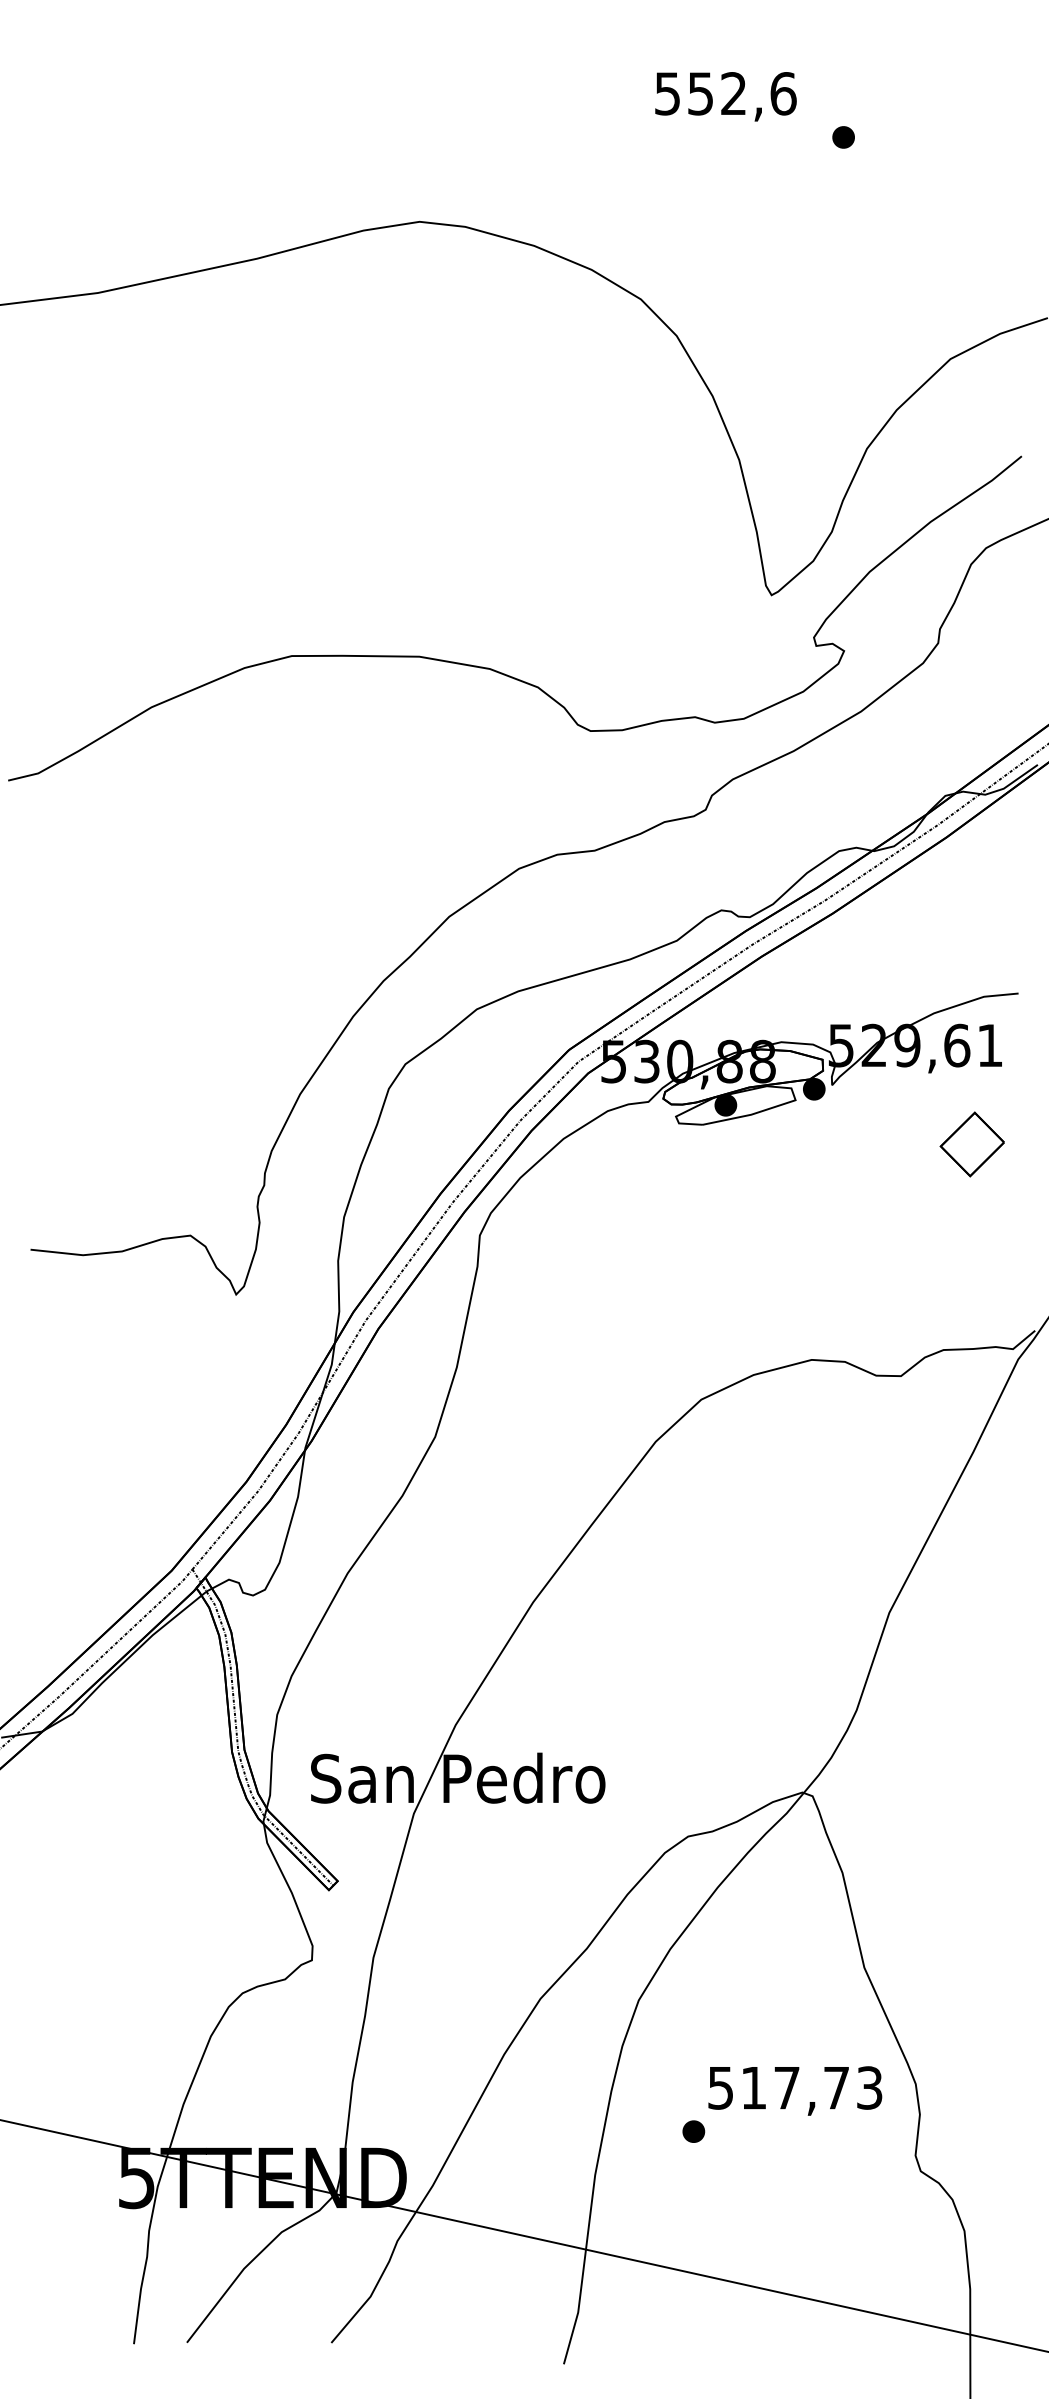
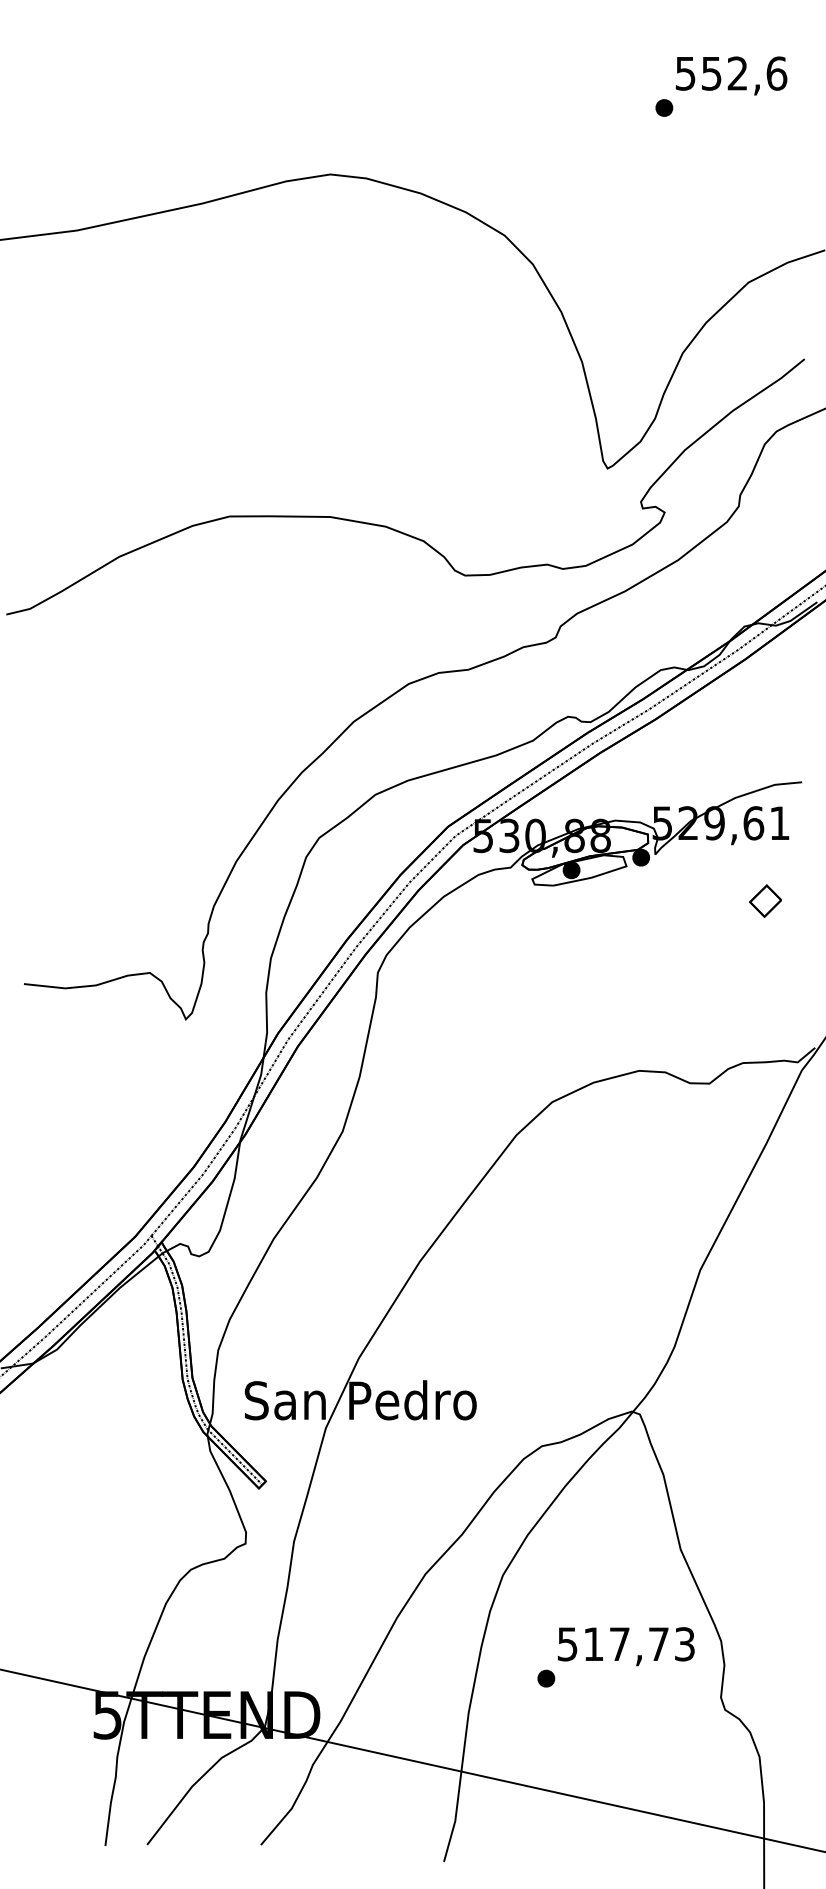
text: (725, 96) -> (731, 75), moved
part: (971, 1144) -> (765, 901), size x0.62

